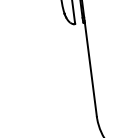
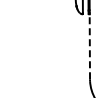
line: (90, 69) -> (89, 46), solid -> dashed

